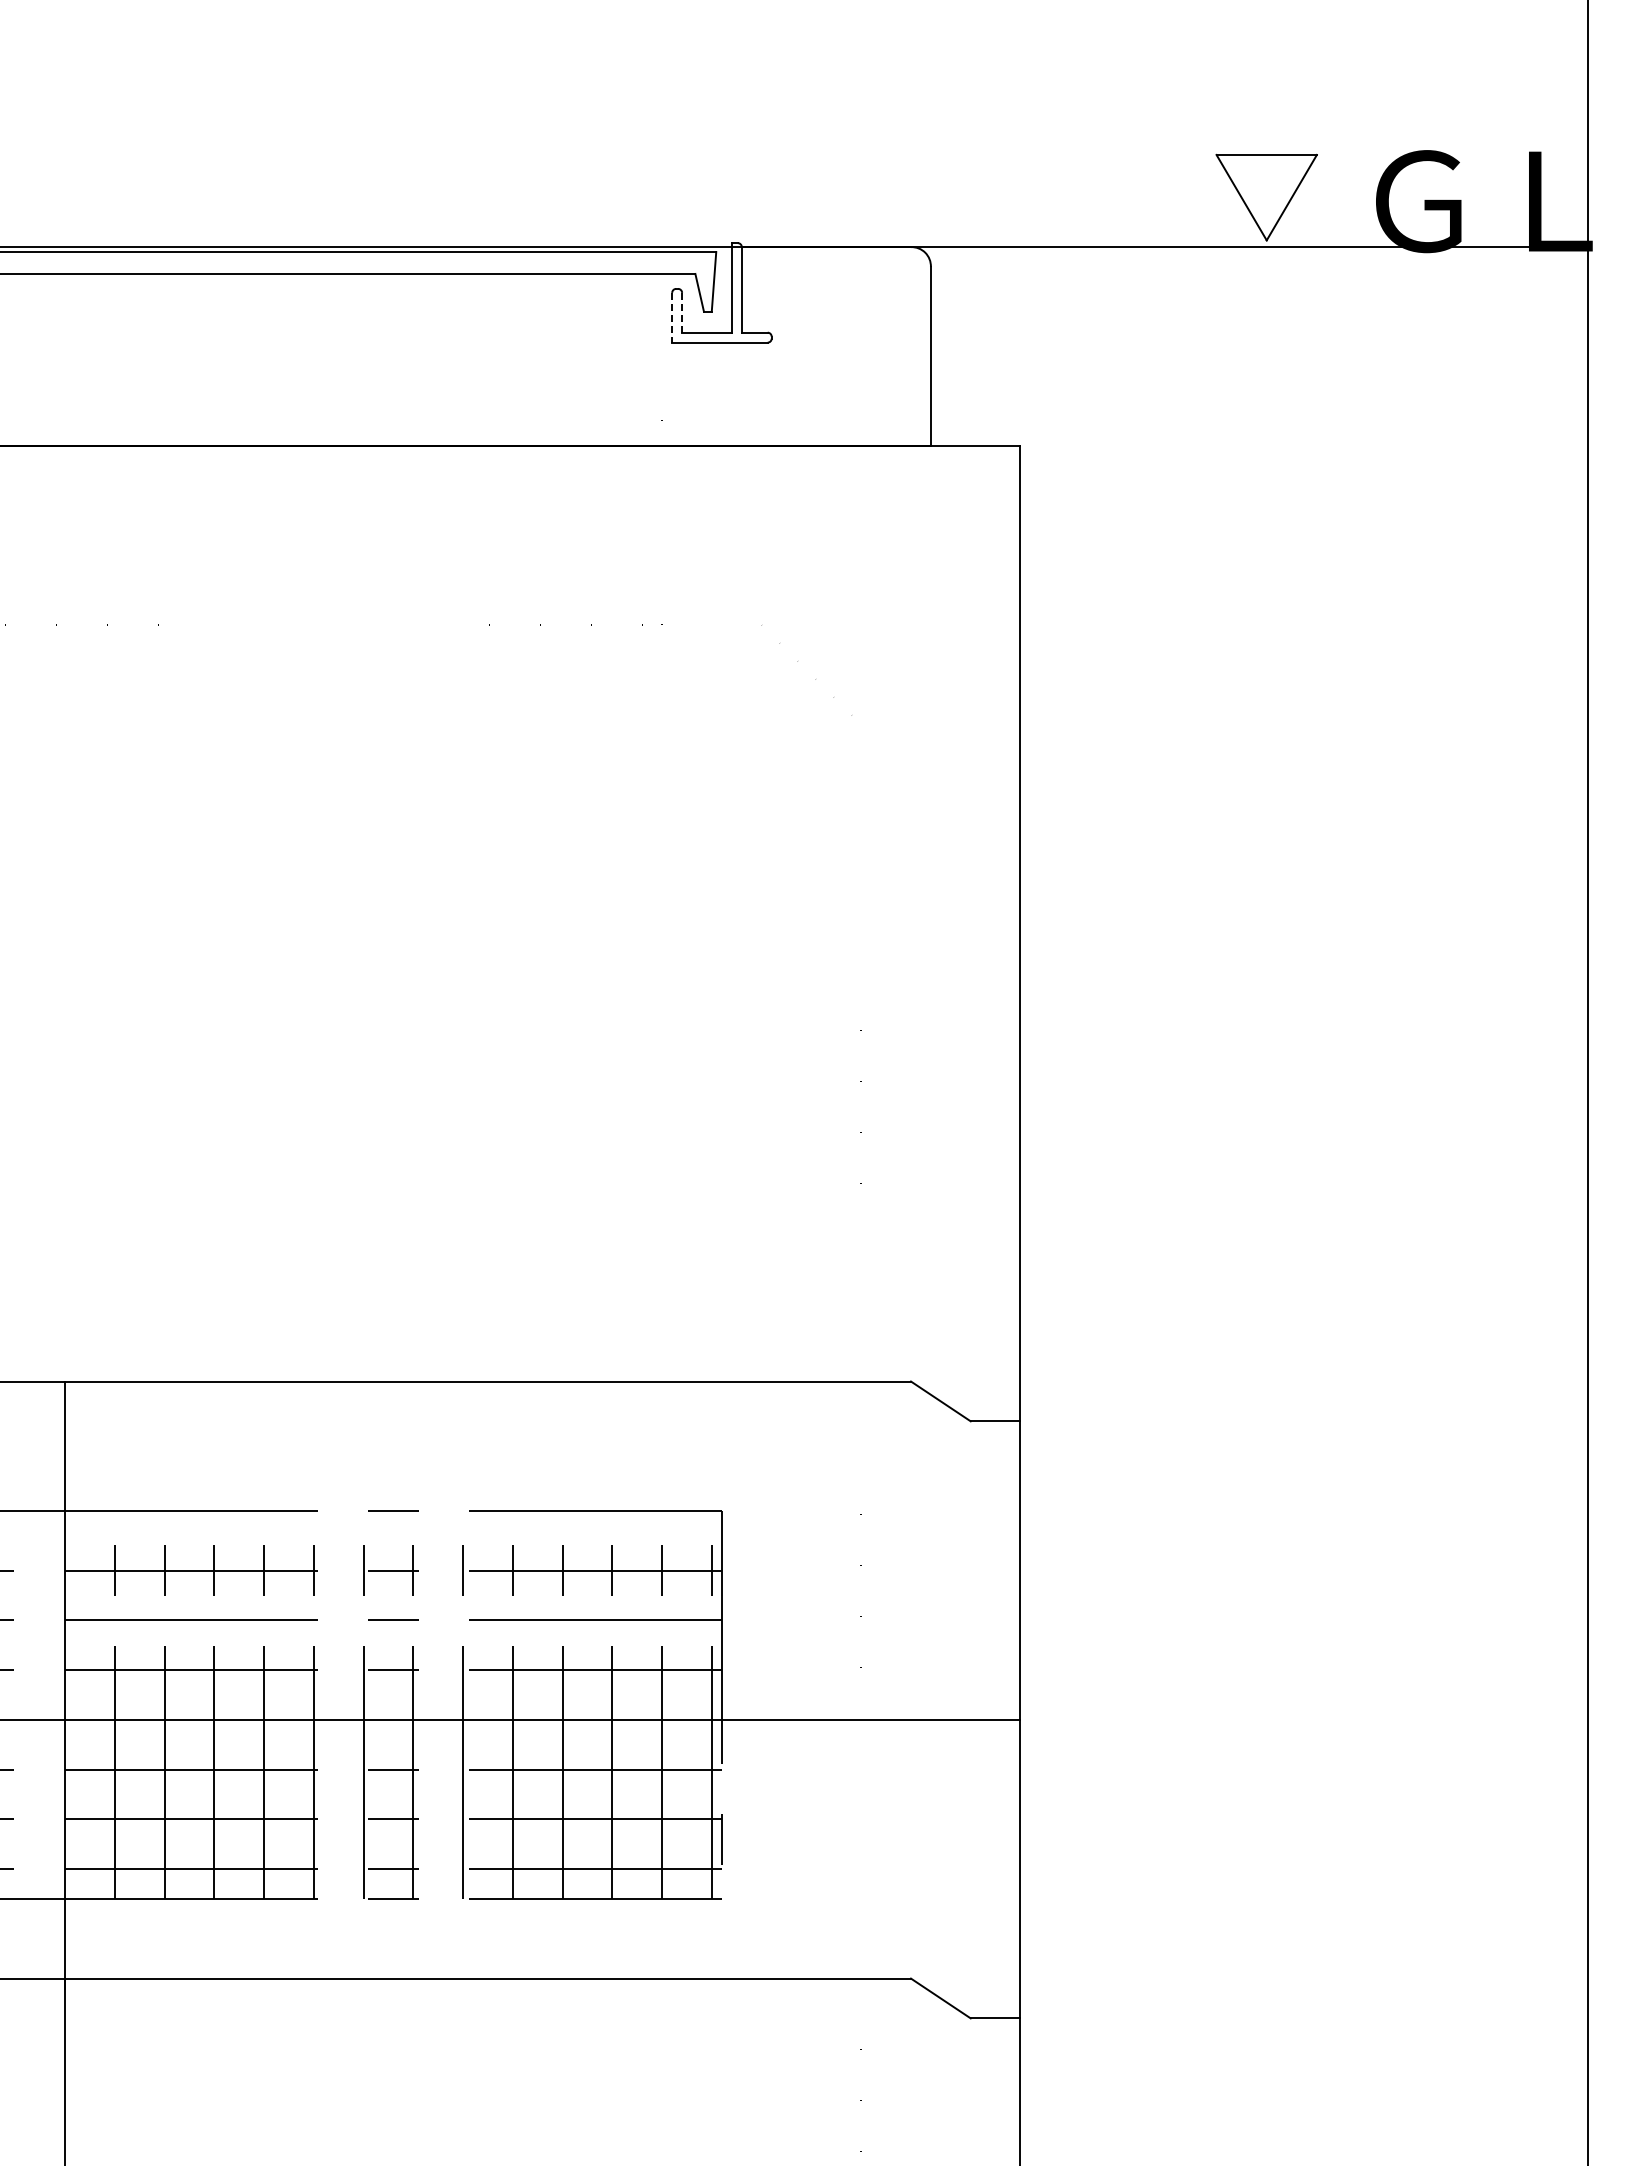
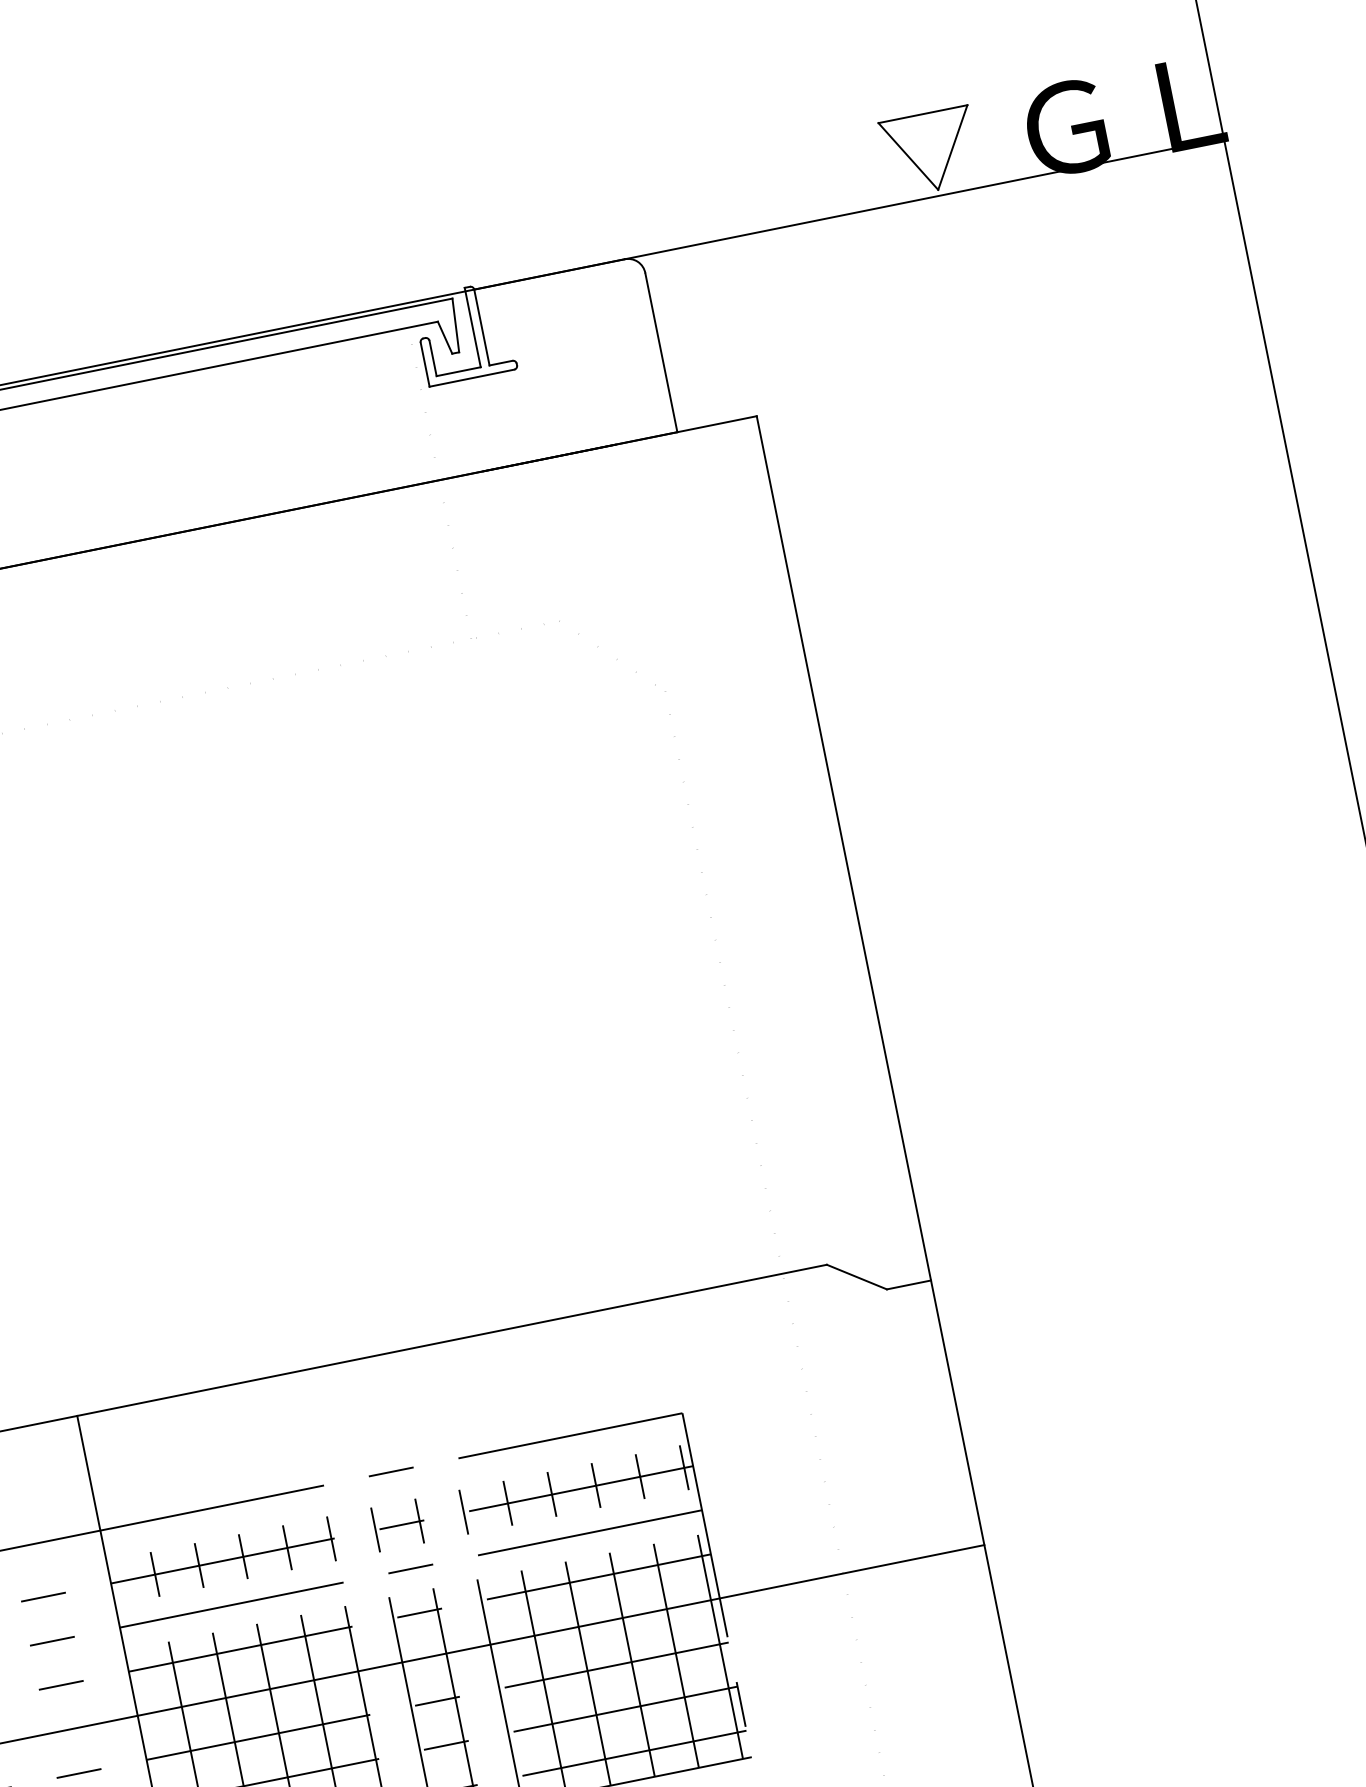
line: (682, 312) -> (433, 358), dashed -> solid
line: (672, 317) -> (425, 364), dashed -> solid

